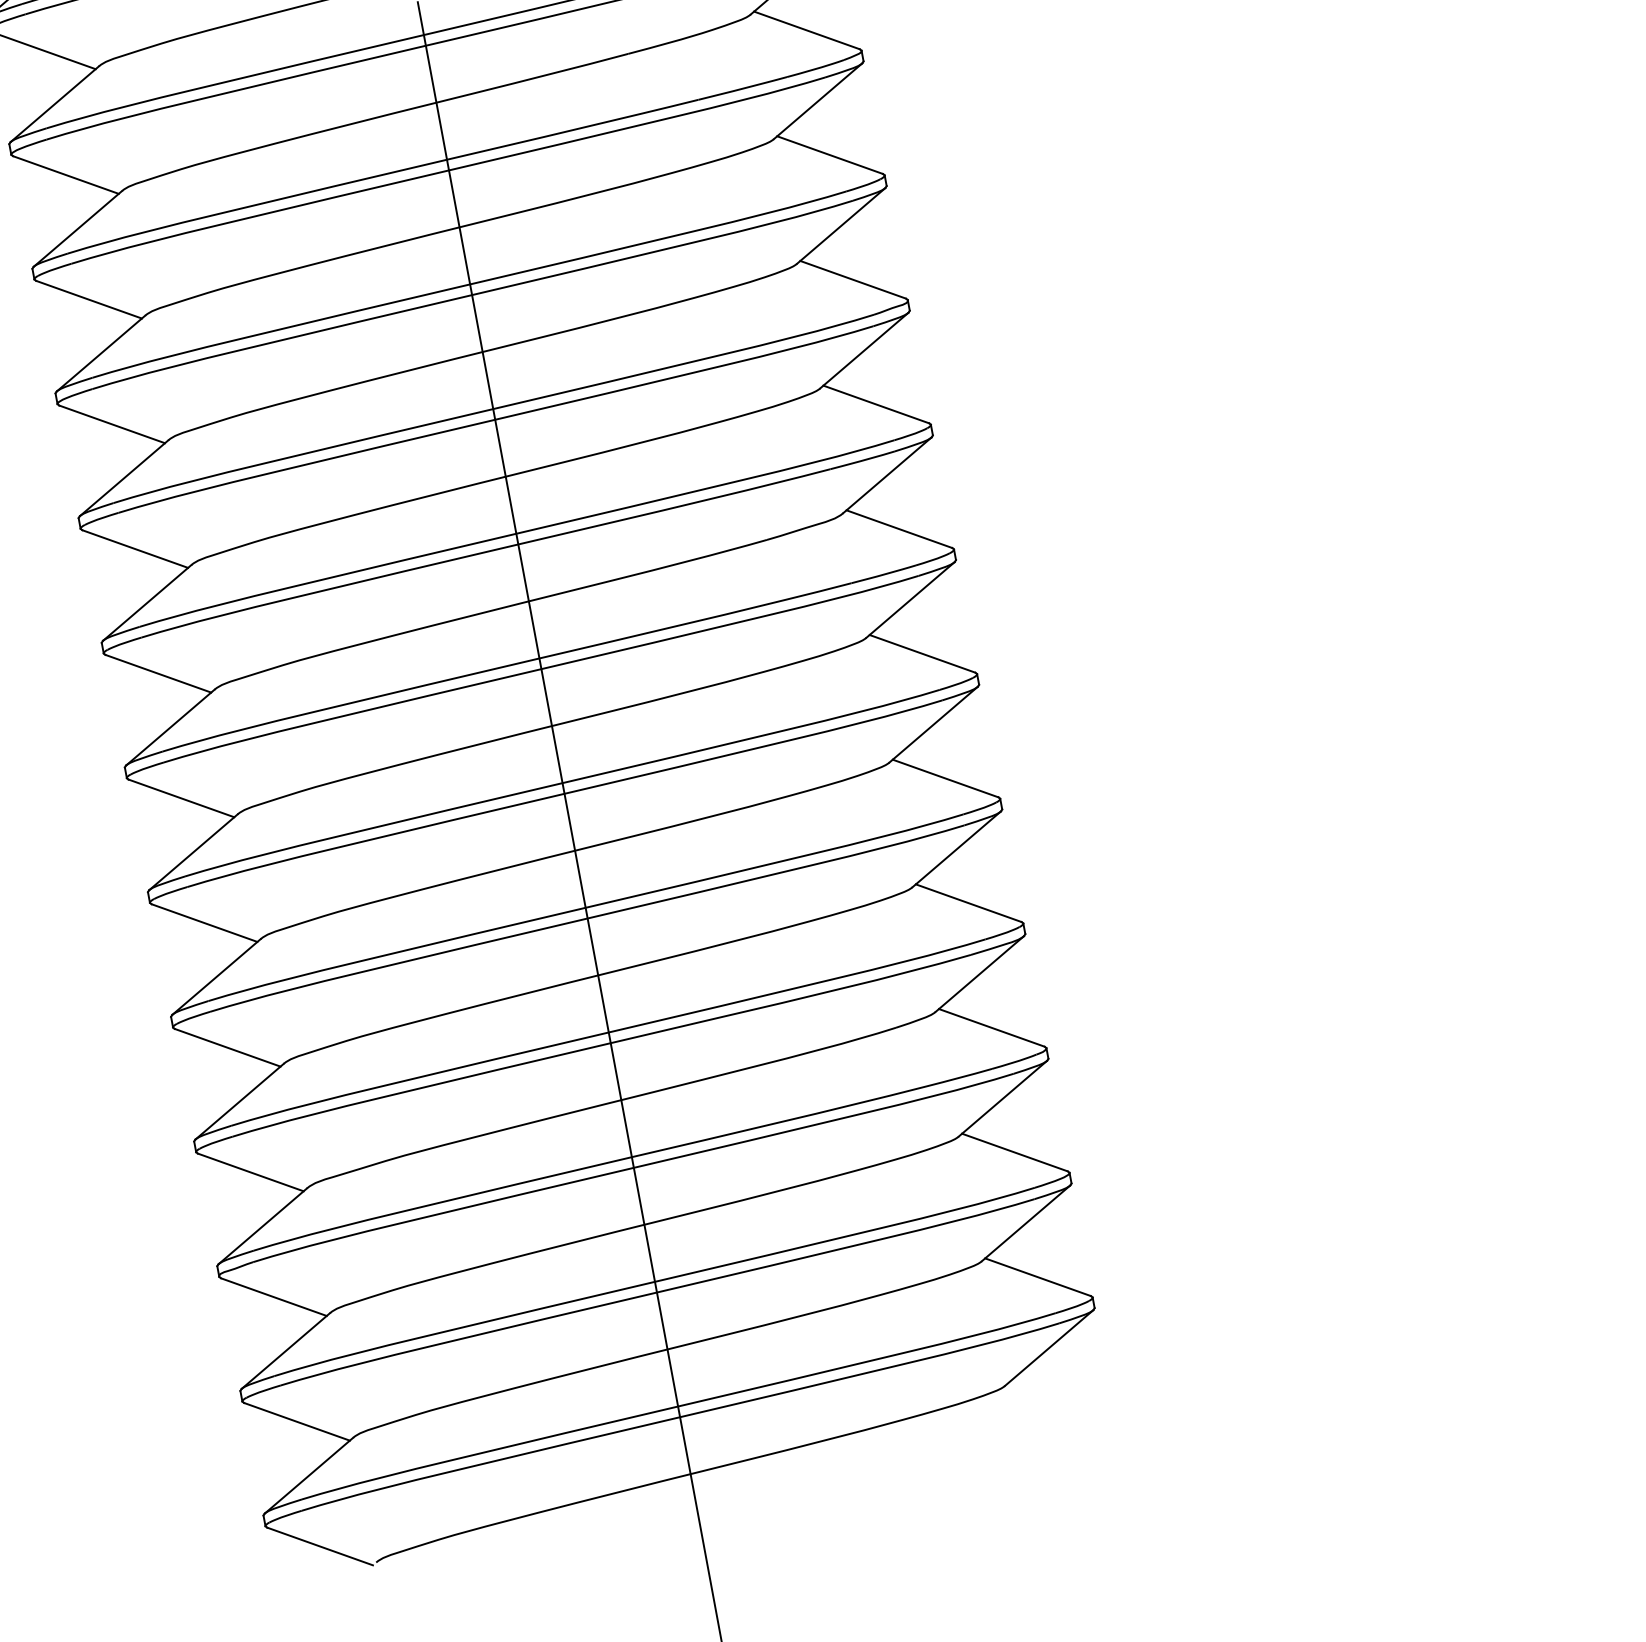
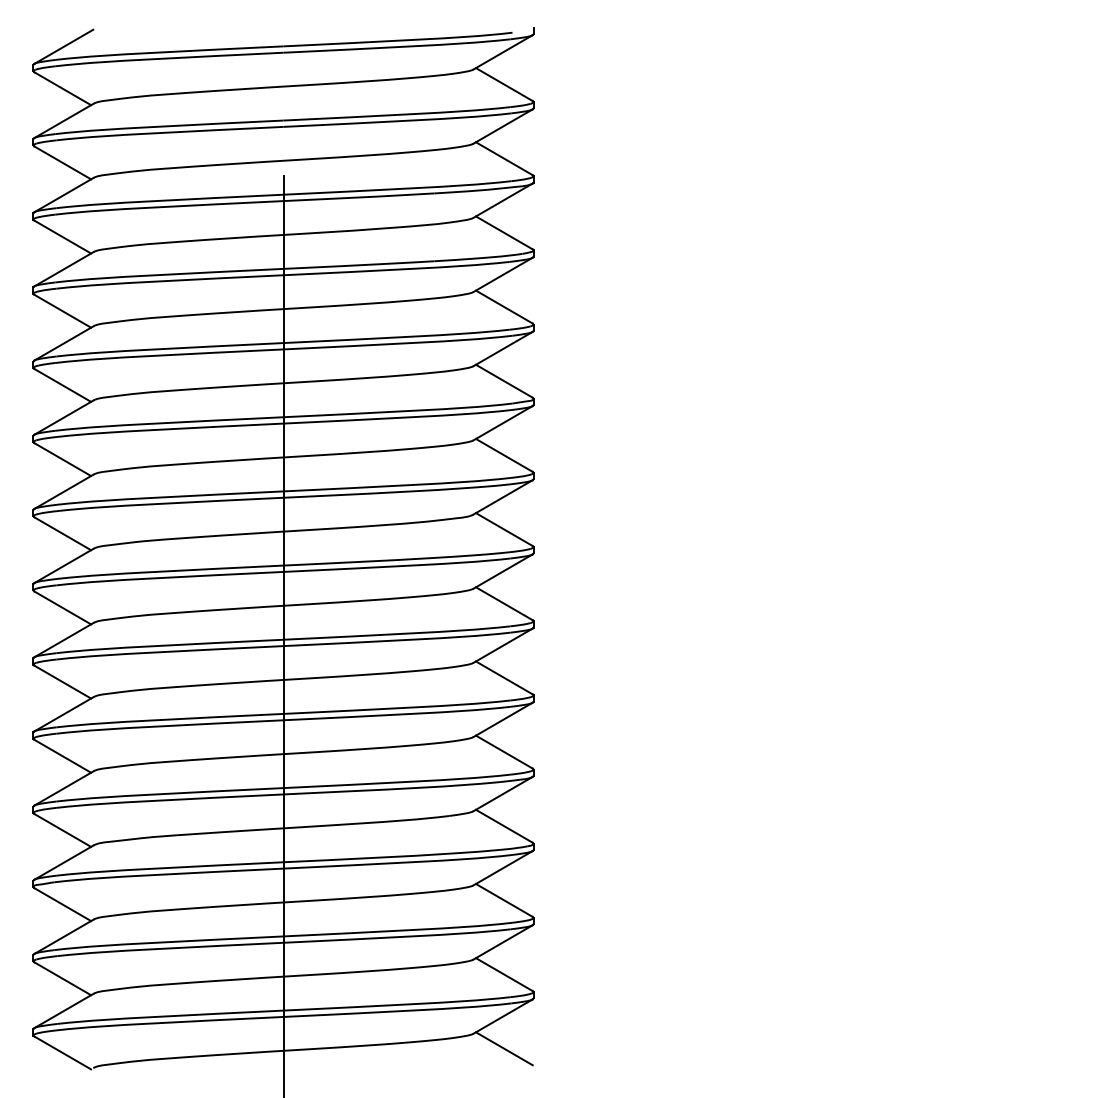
line: (1059, 1401) -> (503, 1048), added

